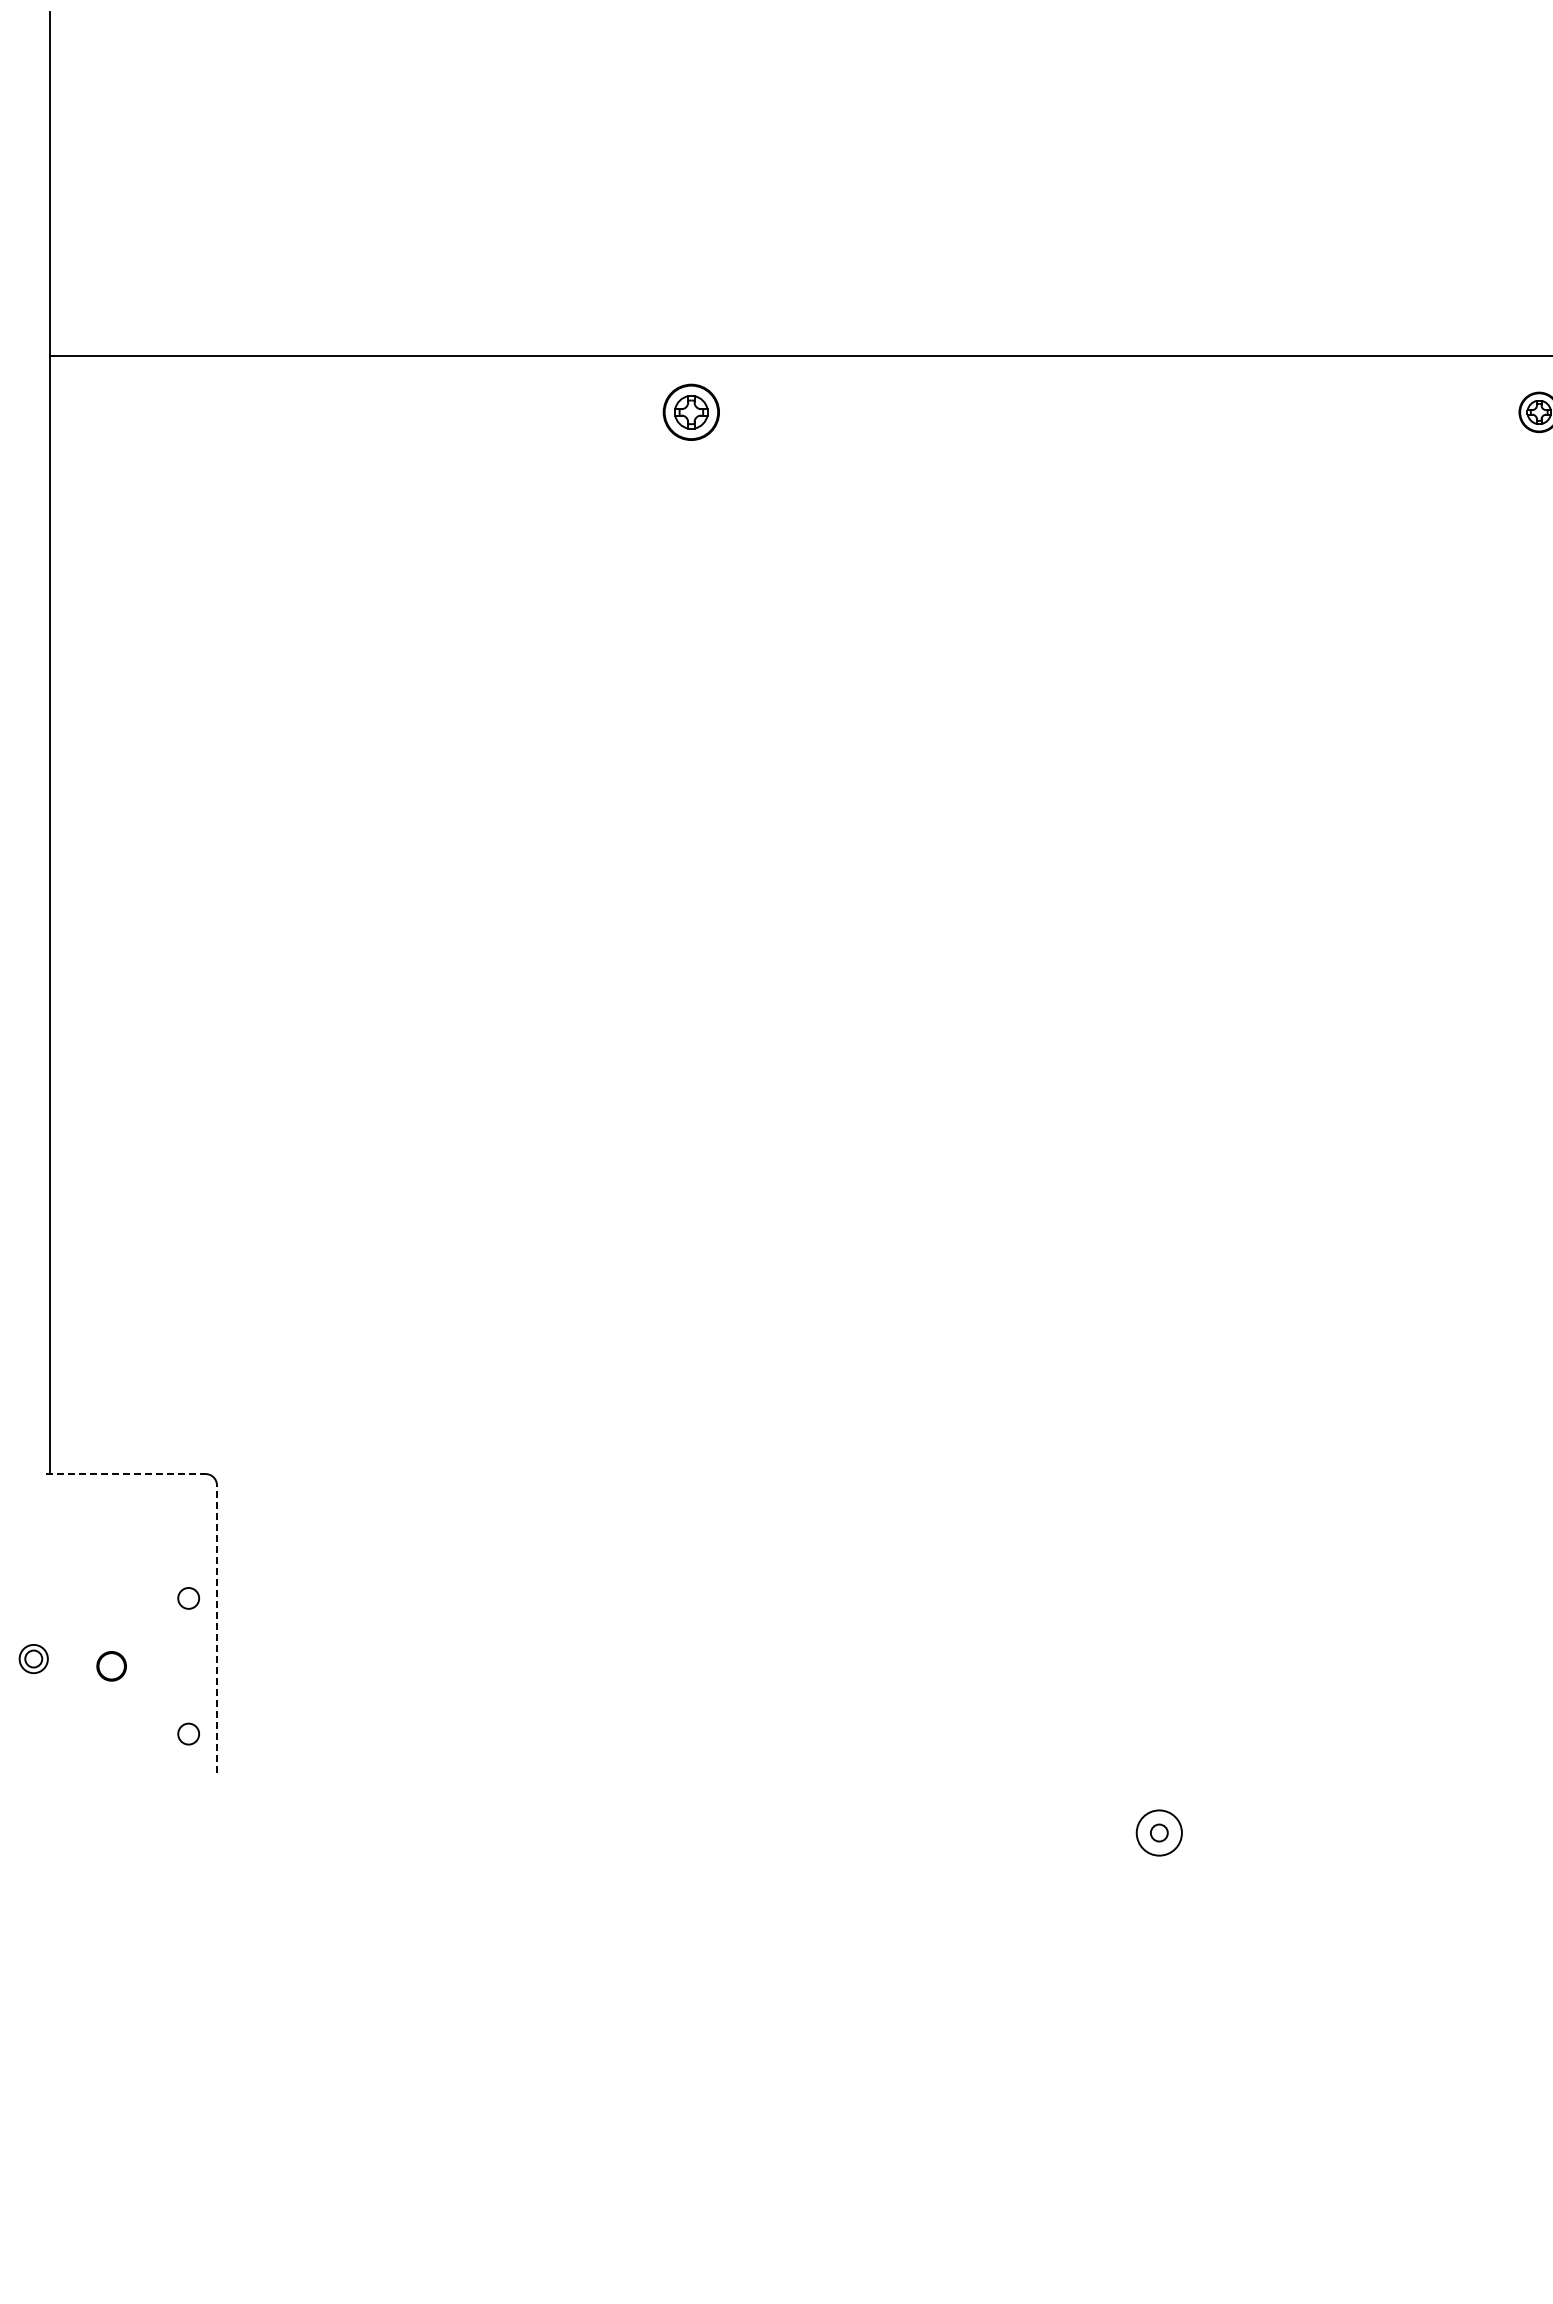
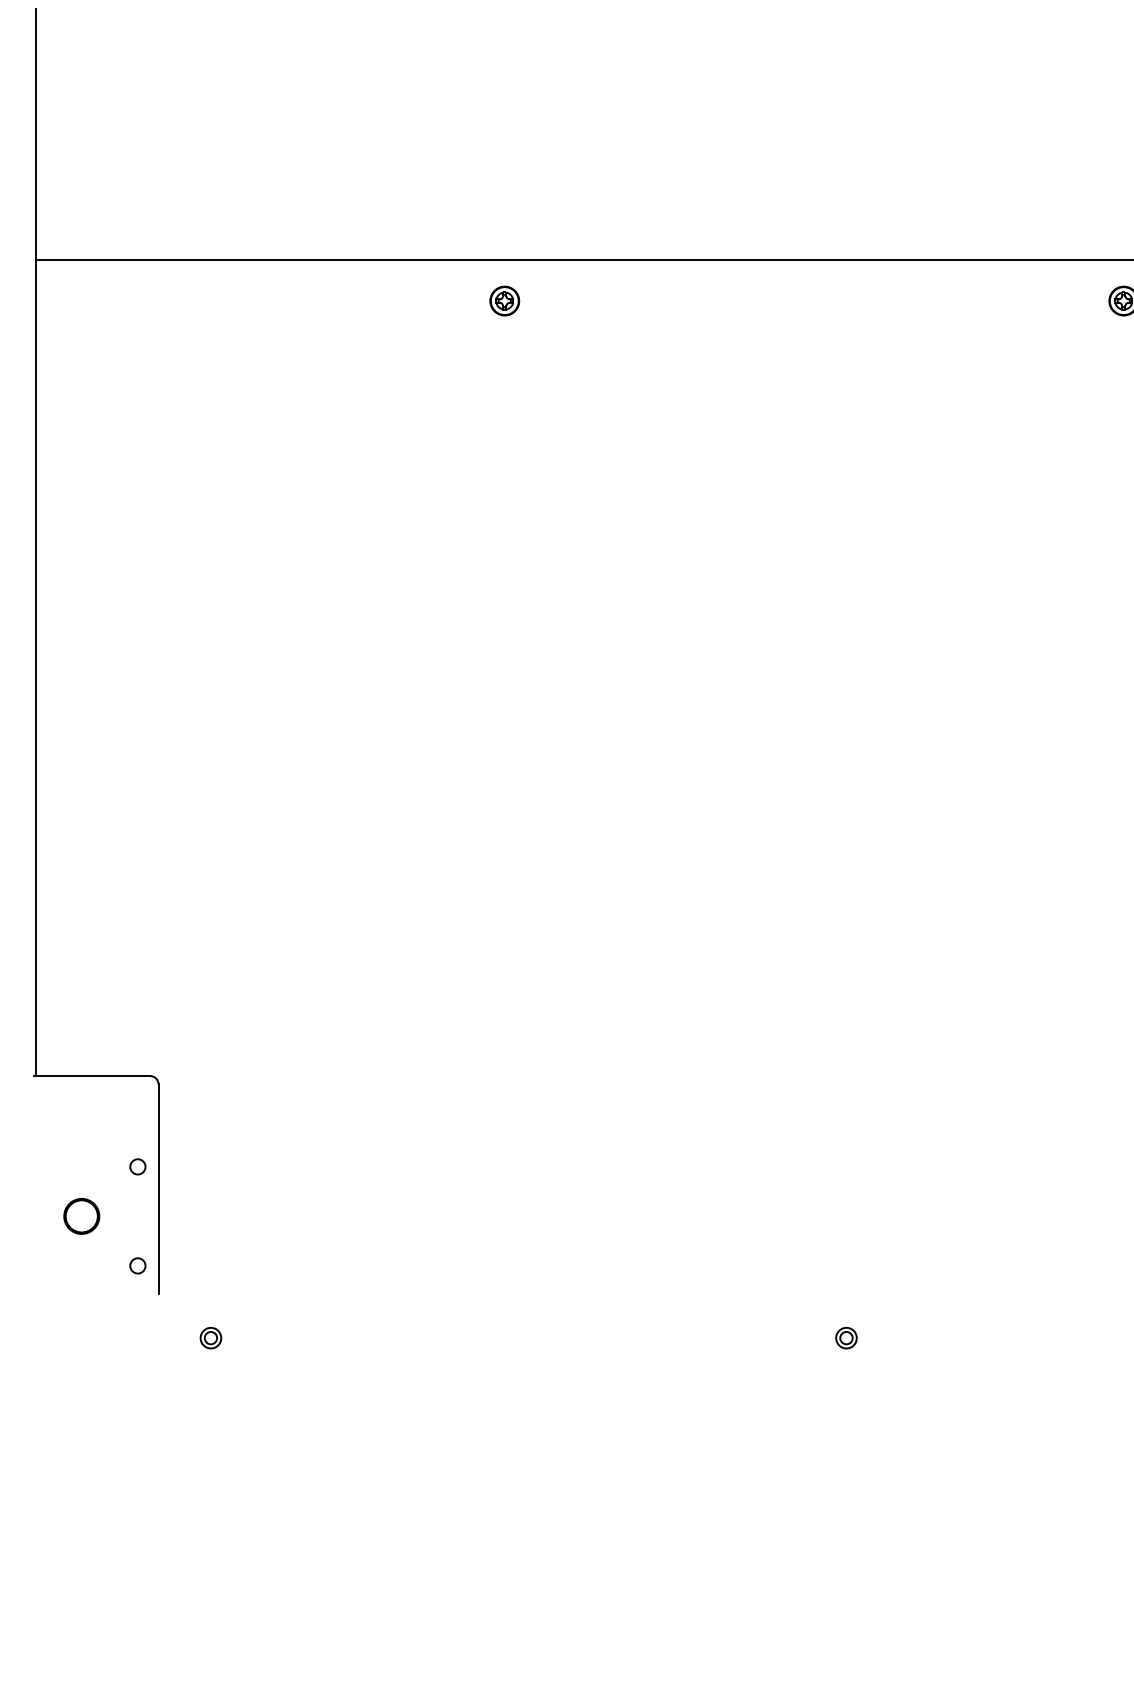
part: (690, 412) -> (504, 301), size x0.71
line: (125, 1474) -> (91, 1076), dashed -> solid
line: (216, 1628) -> (158, 1188), dashed -> solid
part: (33, 1659) -> (210, 1338), moved
part: (111, 1666) -> (81, 1216), size x1.67
circle: (1159, 1832) -> (846, 1337), size x0.62

